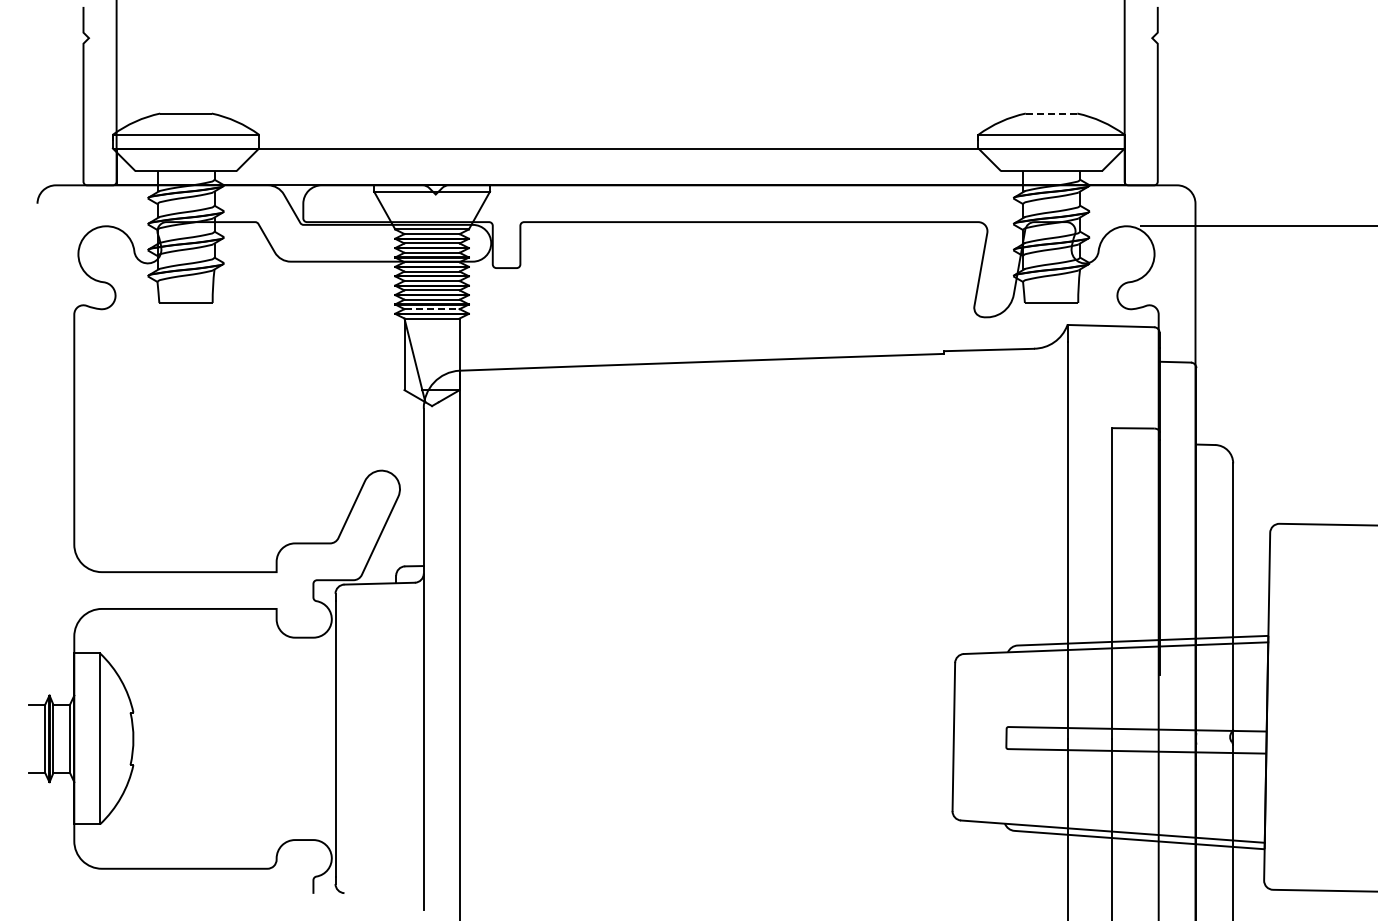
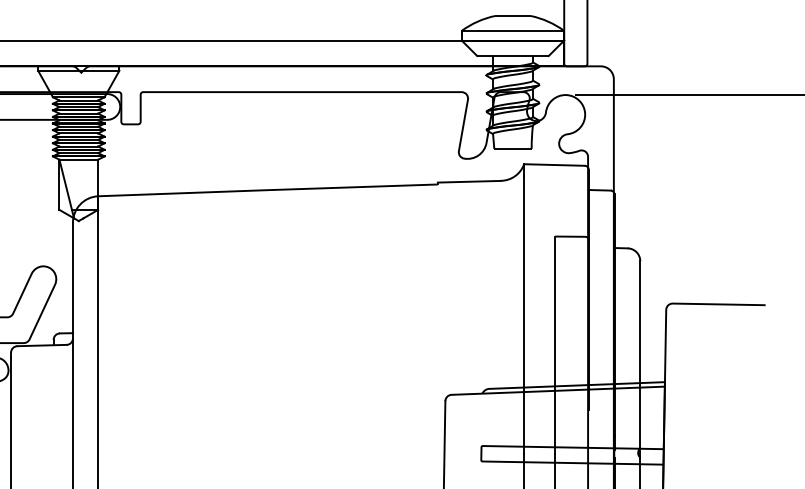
line: (1051, 113) -> (512, 15), dashed -> solid
line: (432, 309) -> (79, 153), dashed -> solid

